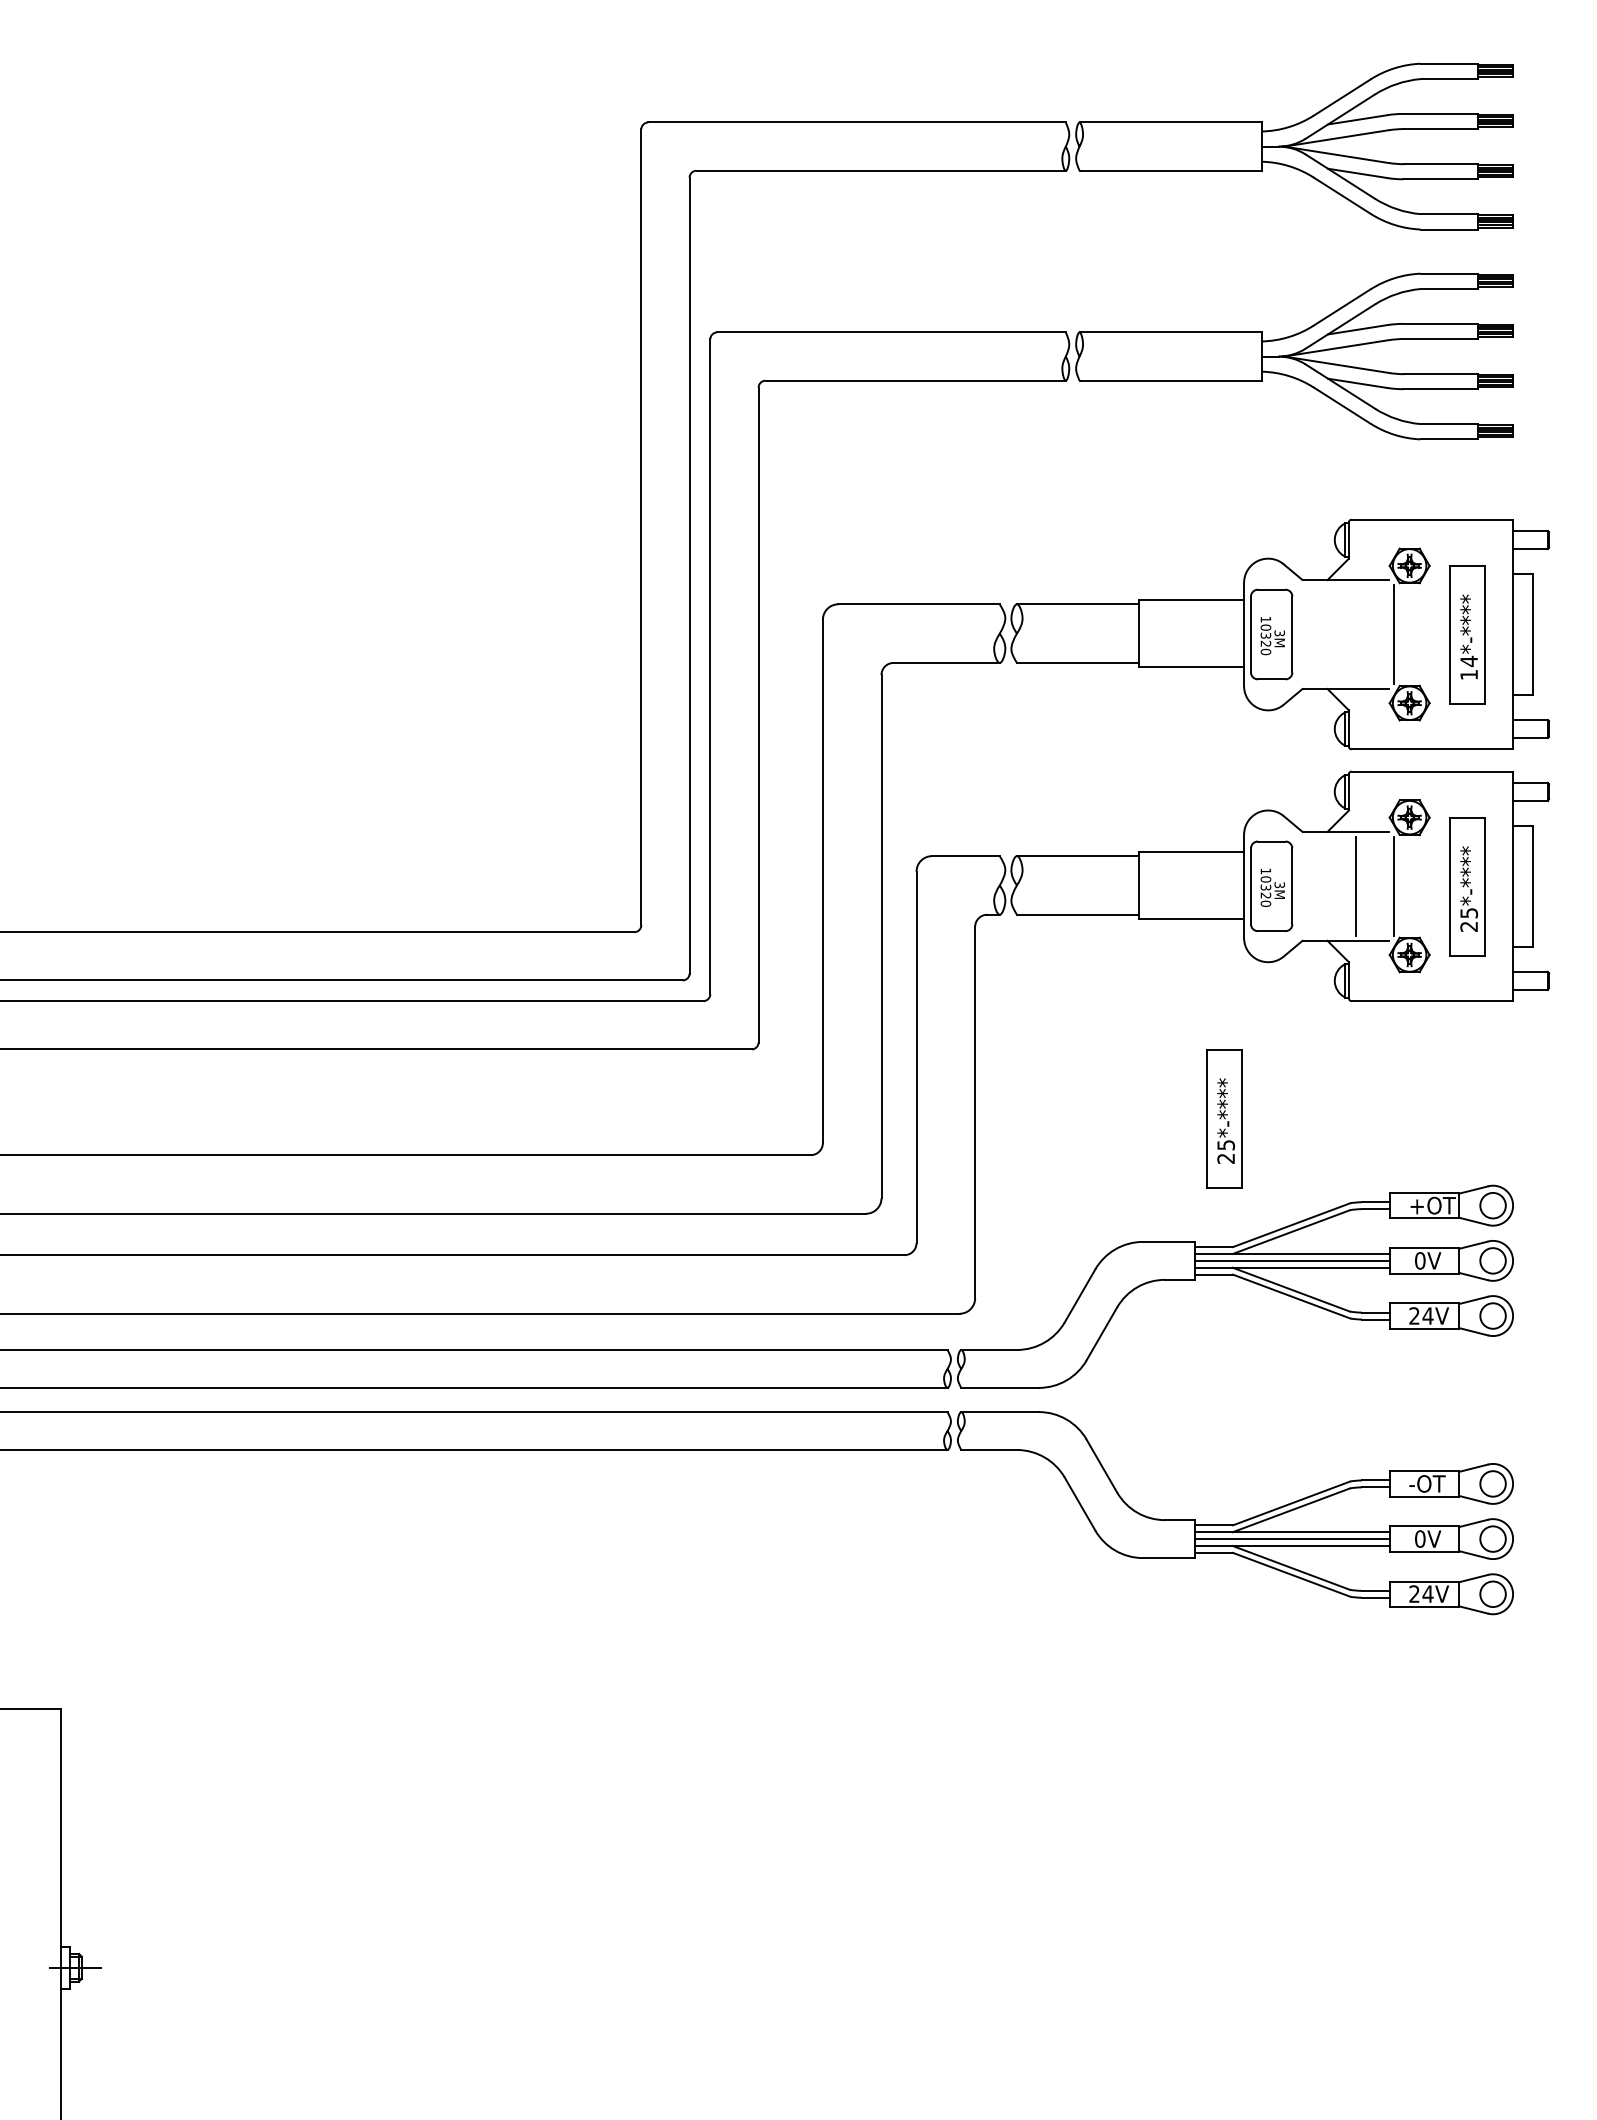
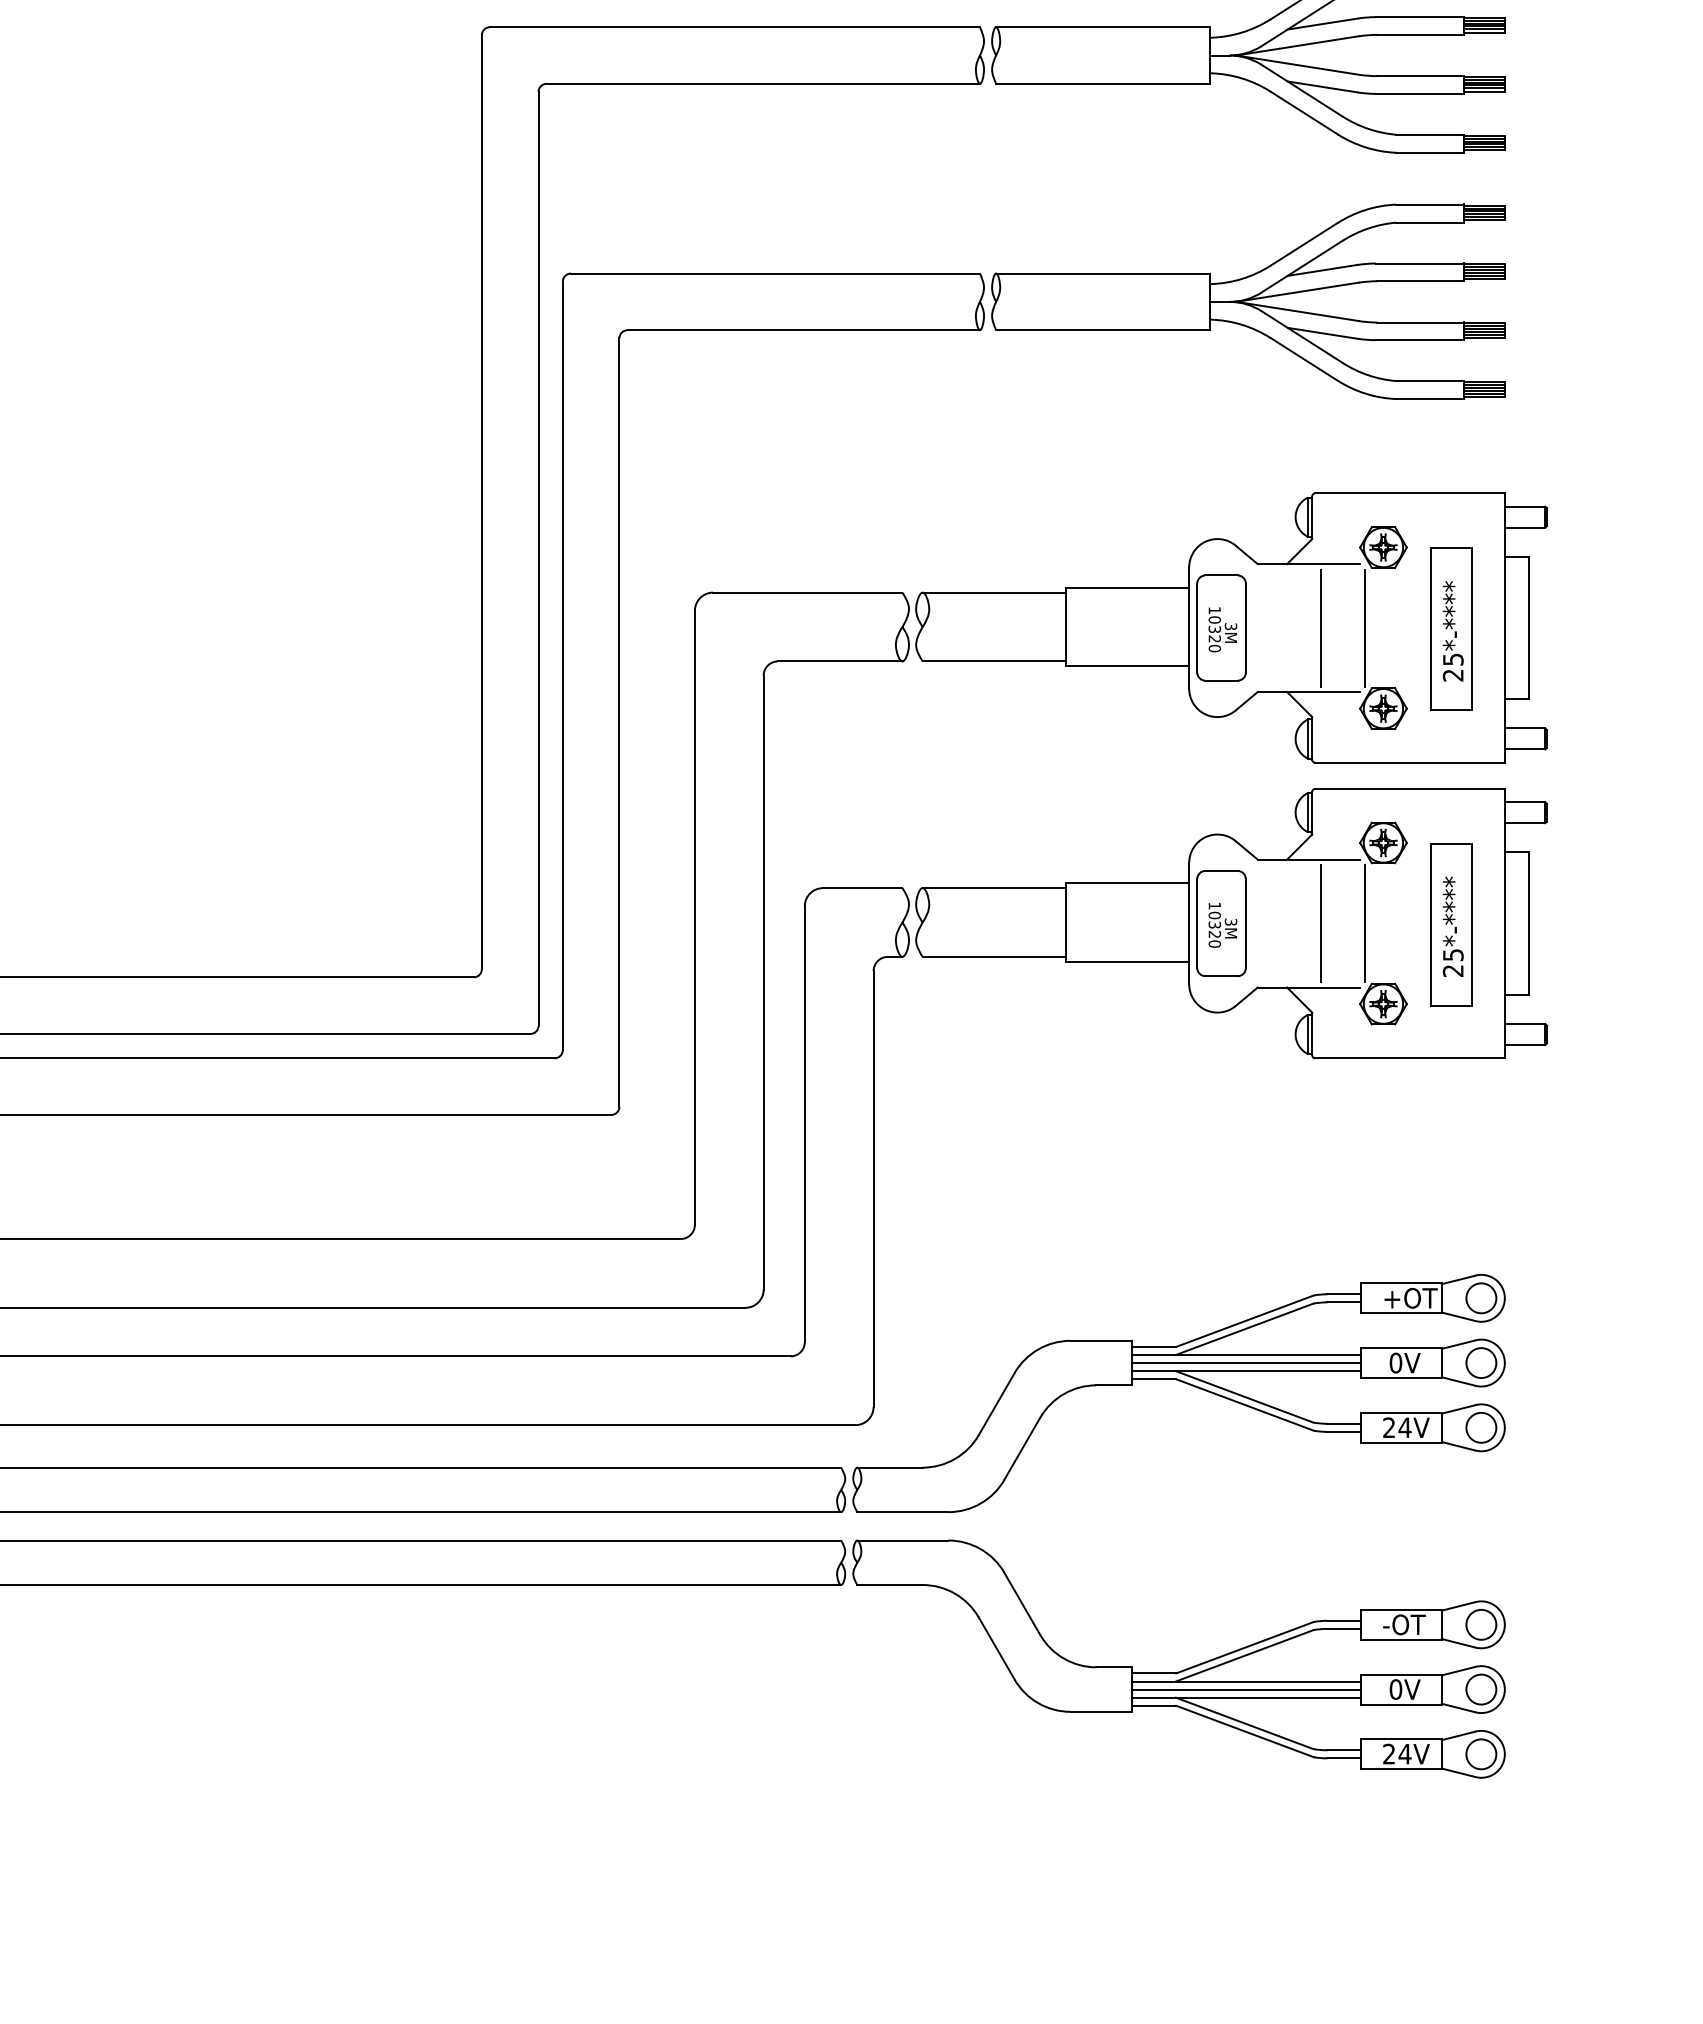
line: (1356, 634) -> (1321, 628), added
text: (1469, 667) -> (1453, 666), 14*-**** -> 25*-****
part: (1224, 1118) -> (1166, 1196), removed

